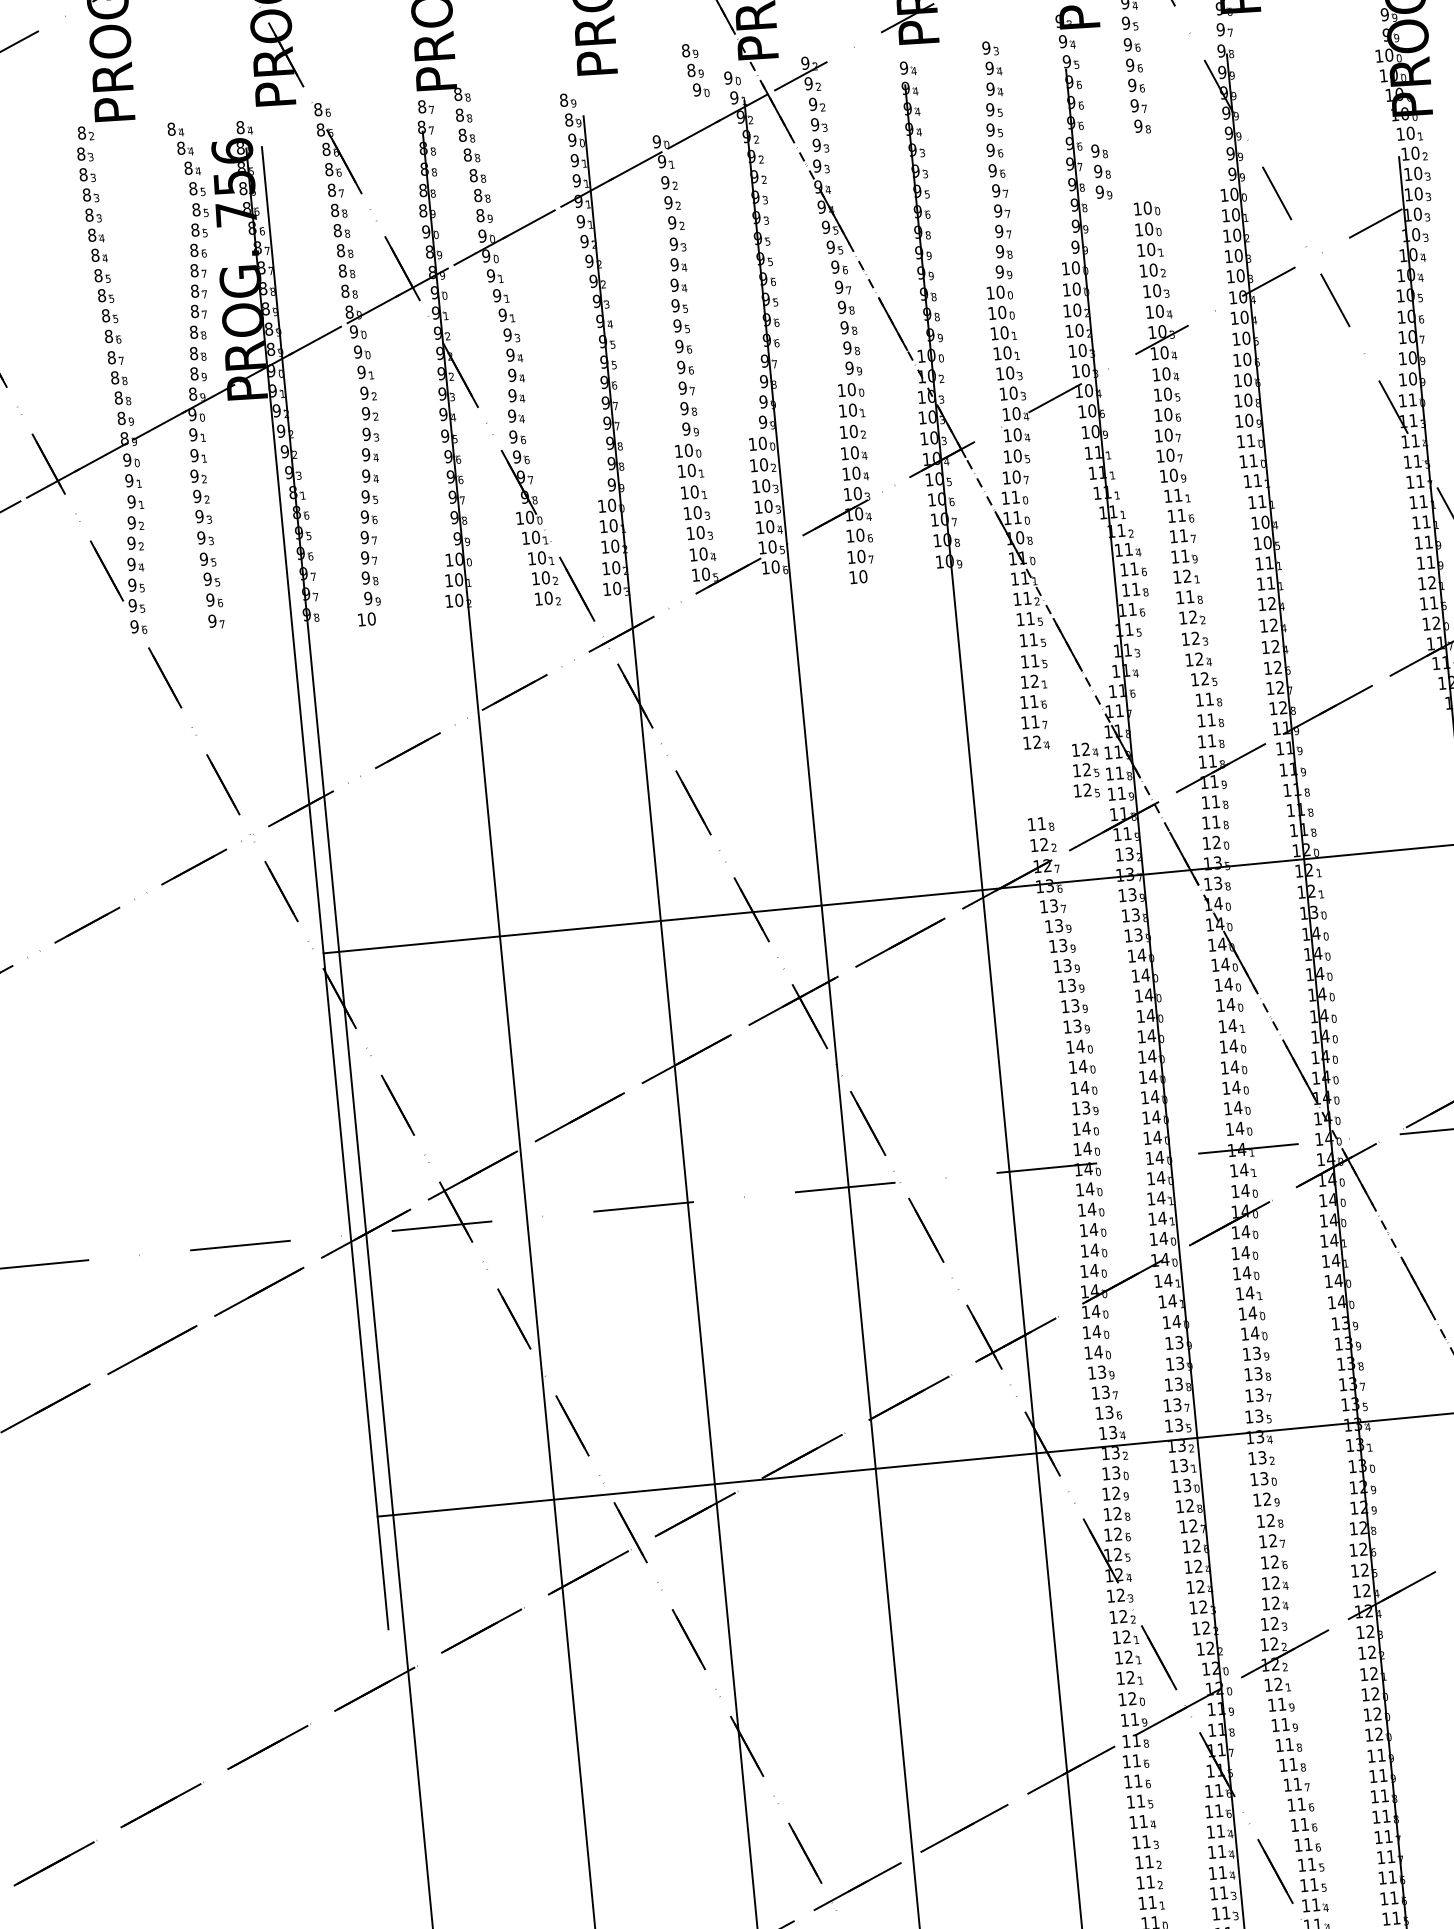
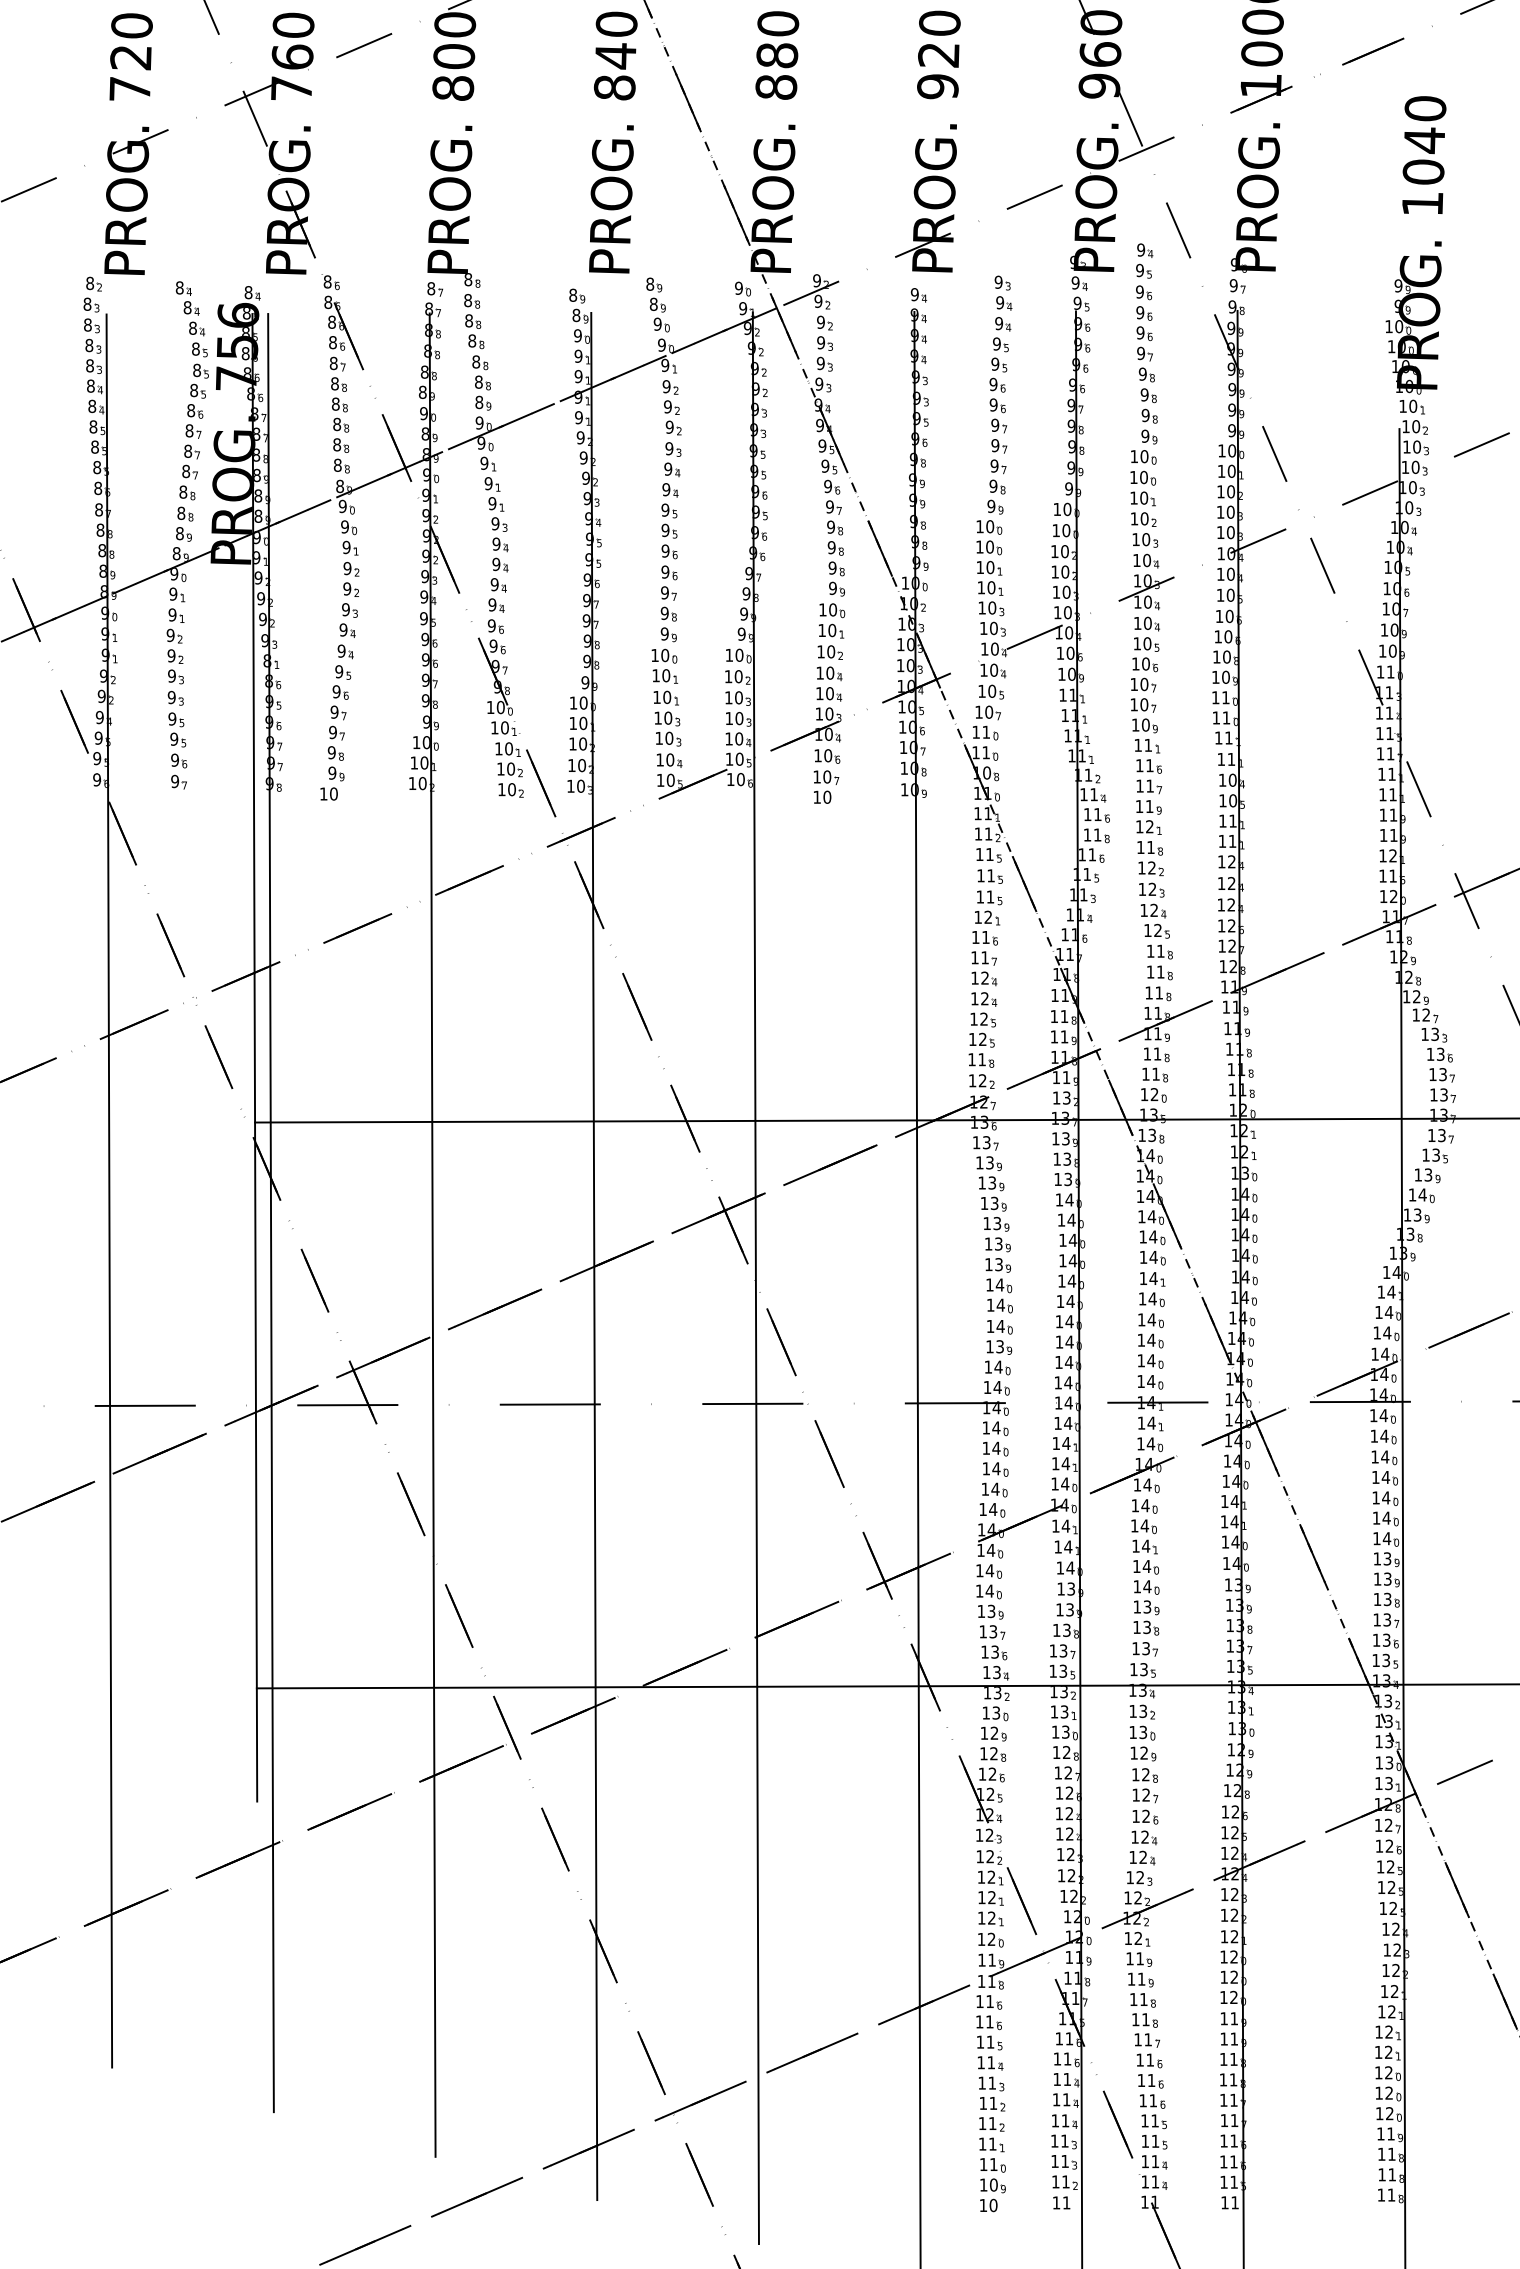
part: (695, 70) -> (657, 304), moved
part: (1101, 172) -> (1148, 416), moved
part: (1086, 770) -> (983, 1019), moved
line: (184, 1034) -> (109, 1190), added

